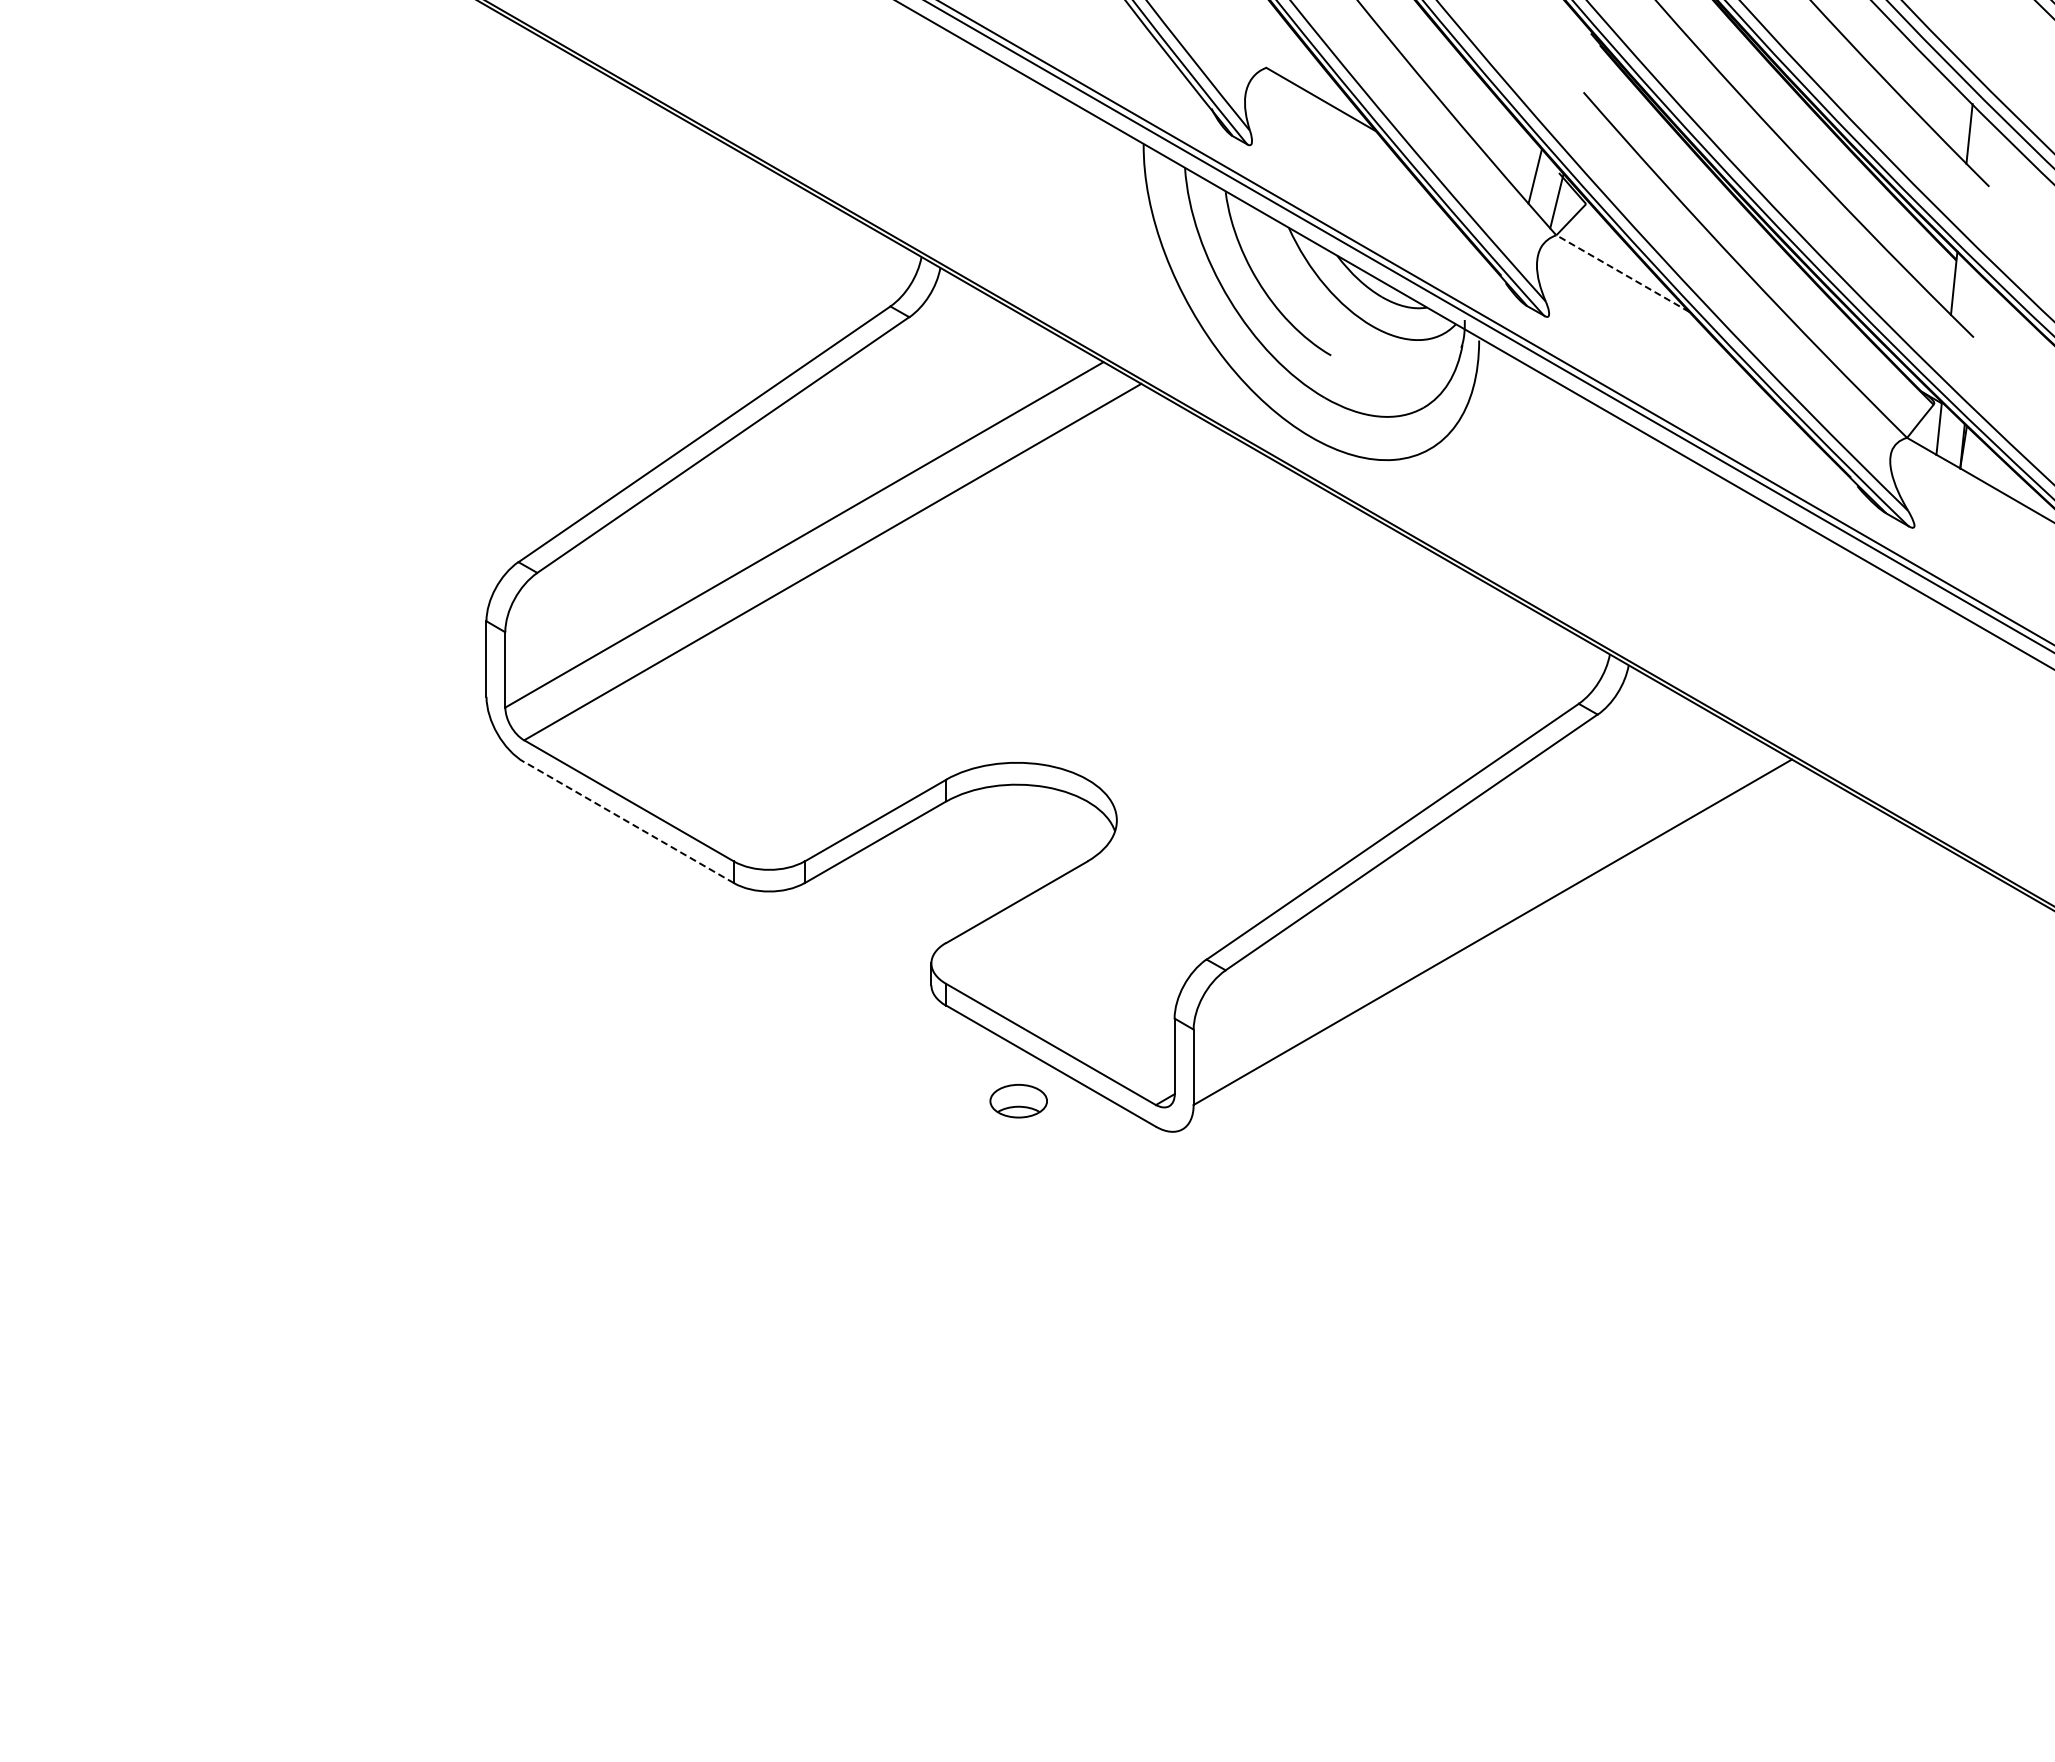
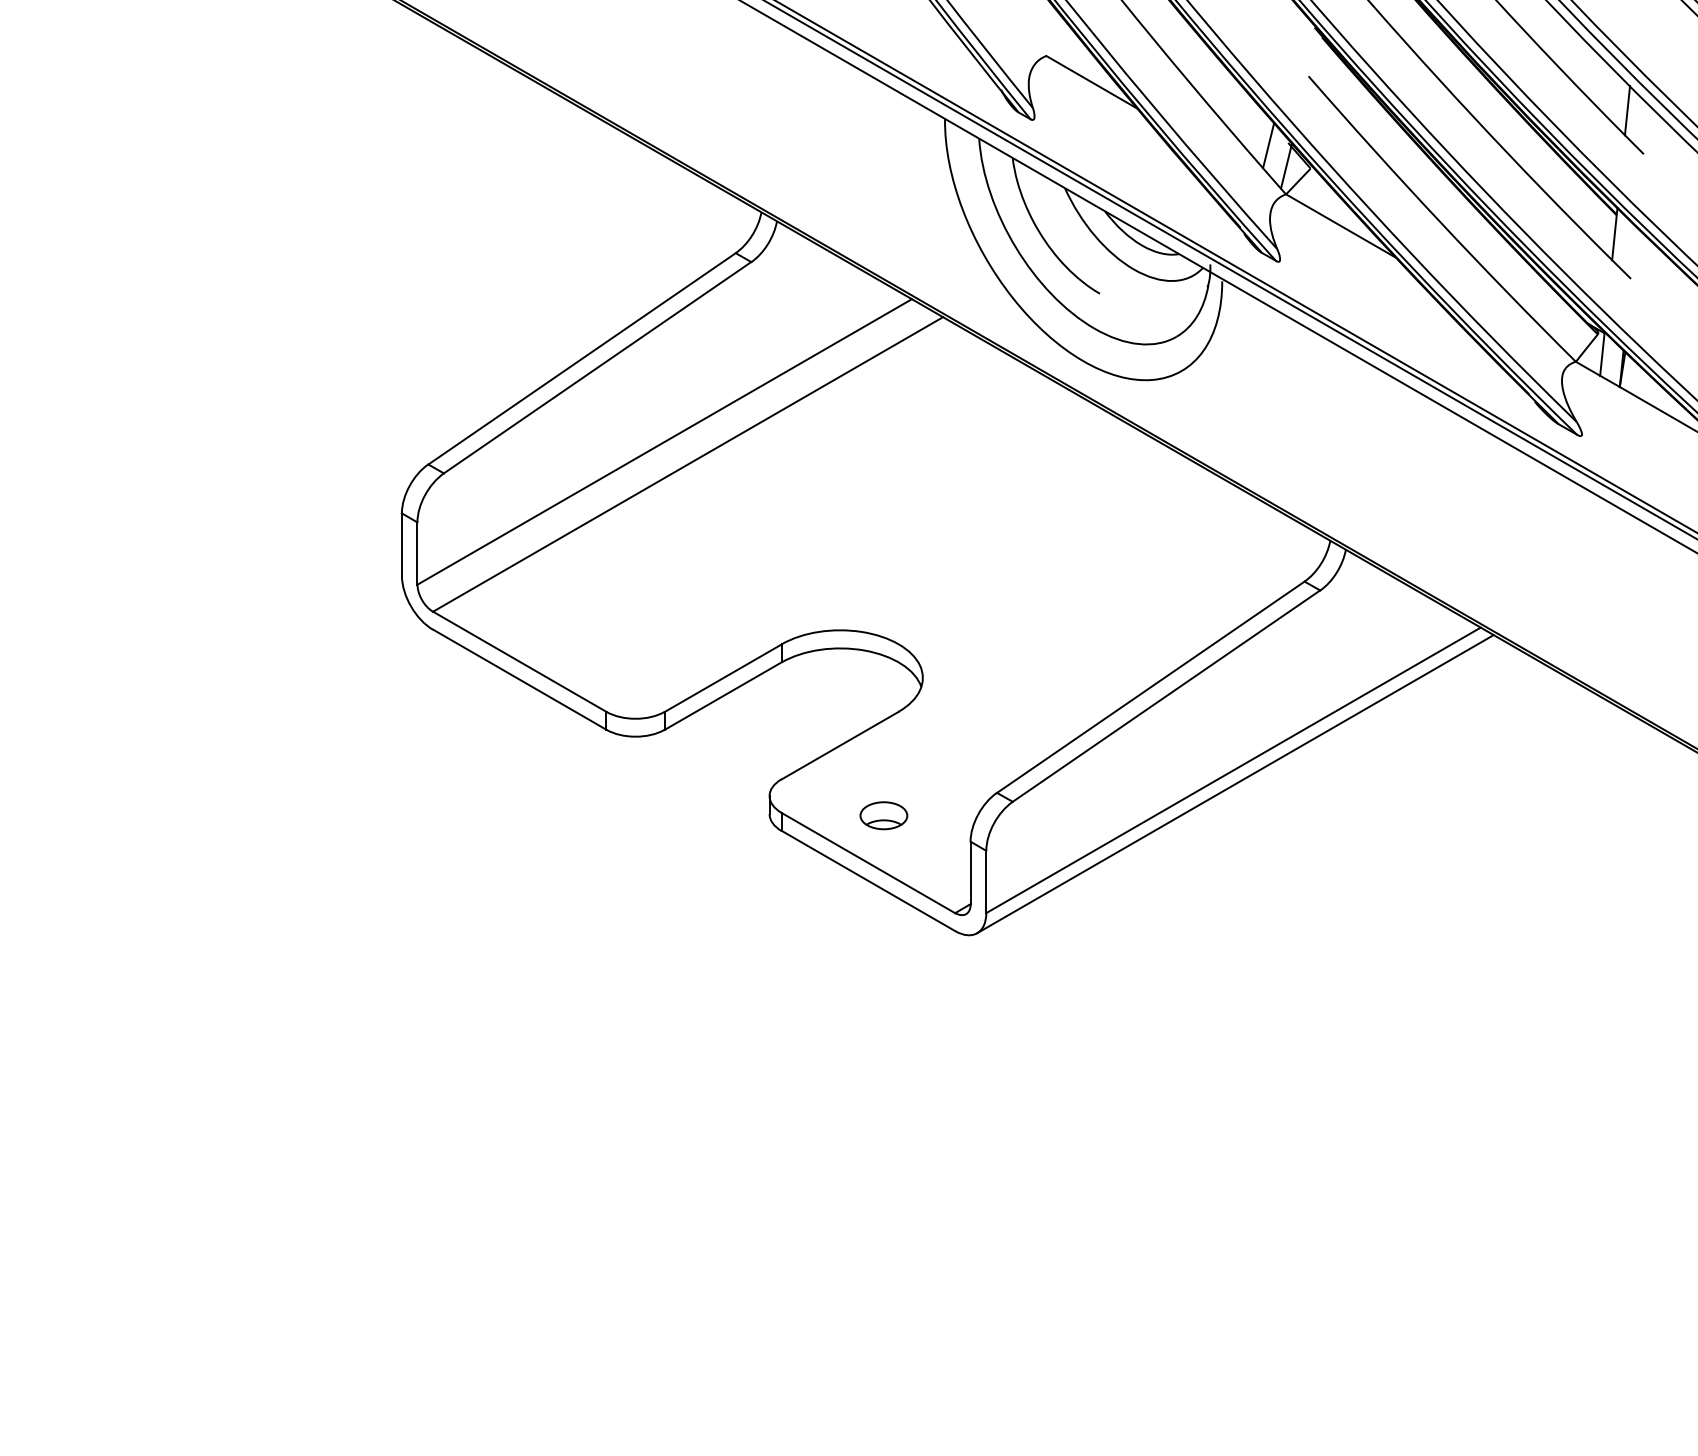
line: (1622, 273) -> (1340, 225), dashed -> solid
line: (628, 822) -> (519, 679), dashed -> solid
line: (1494, 948) -> (1234, 783), added
part: (1018, 1101) -> (883, 816), moved

